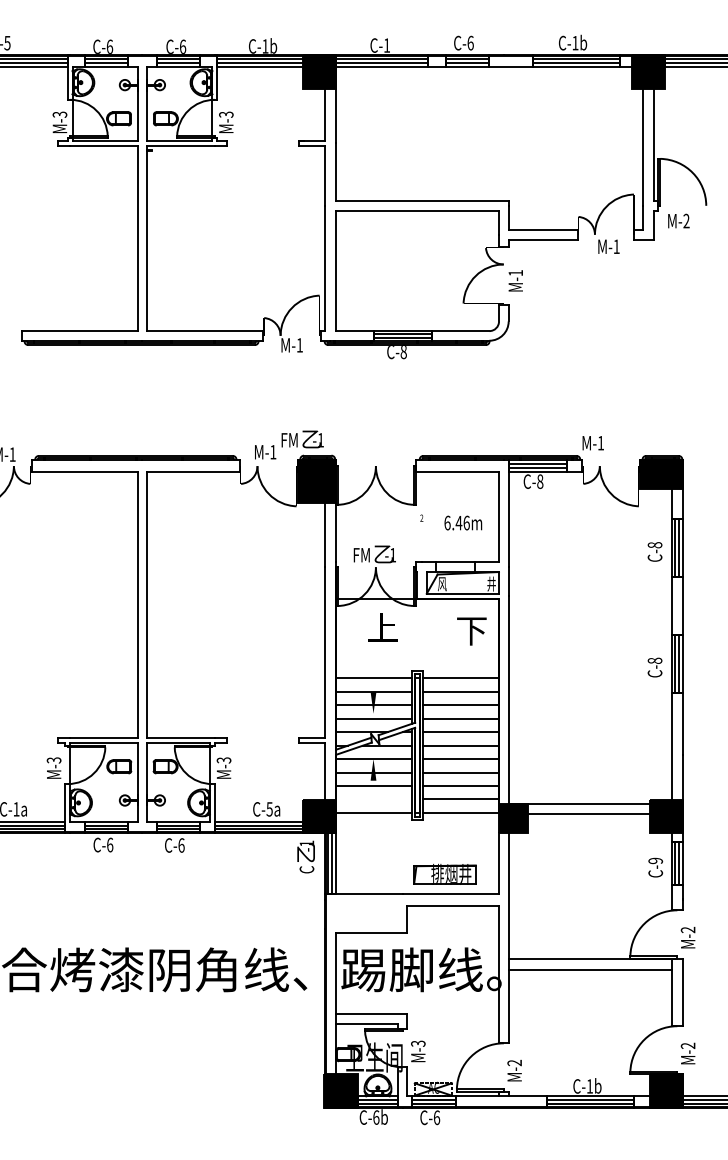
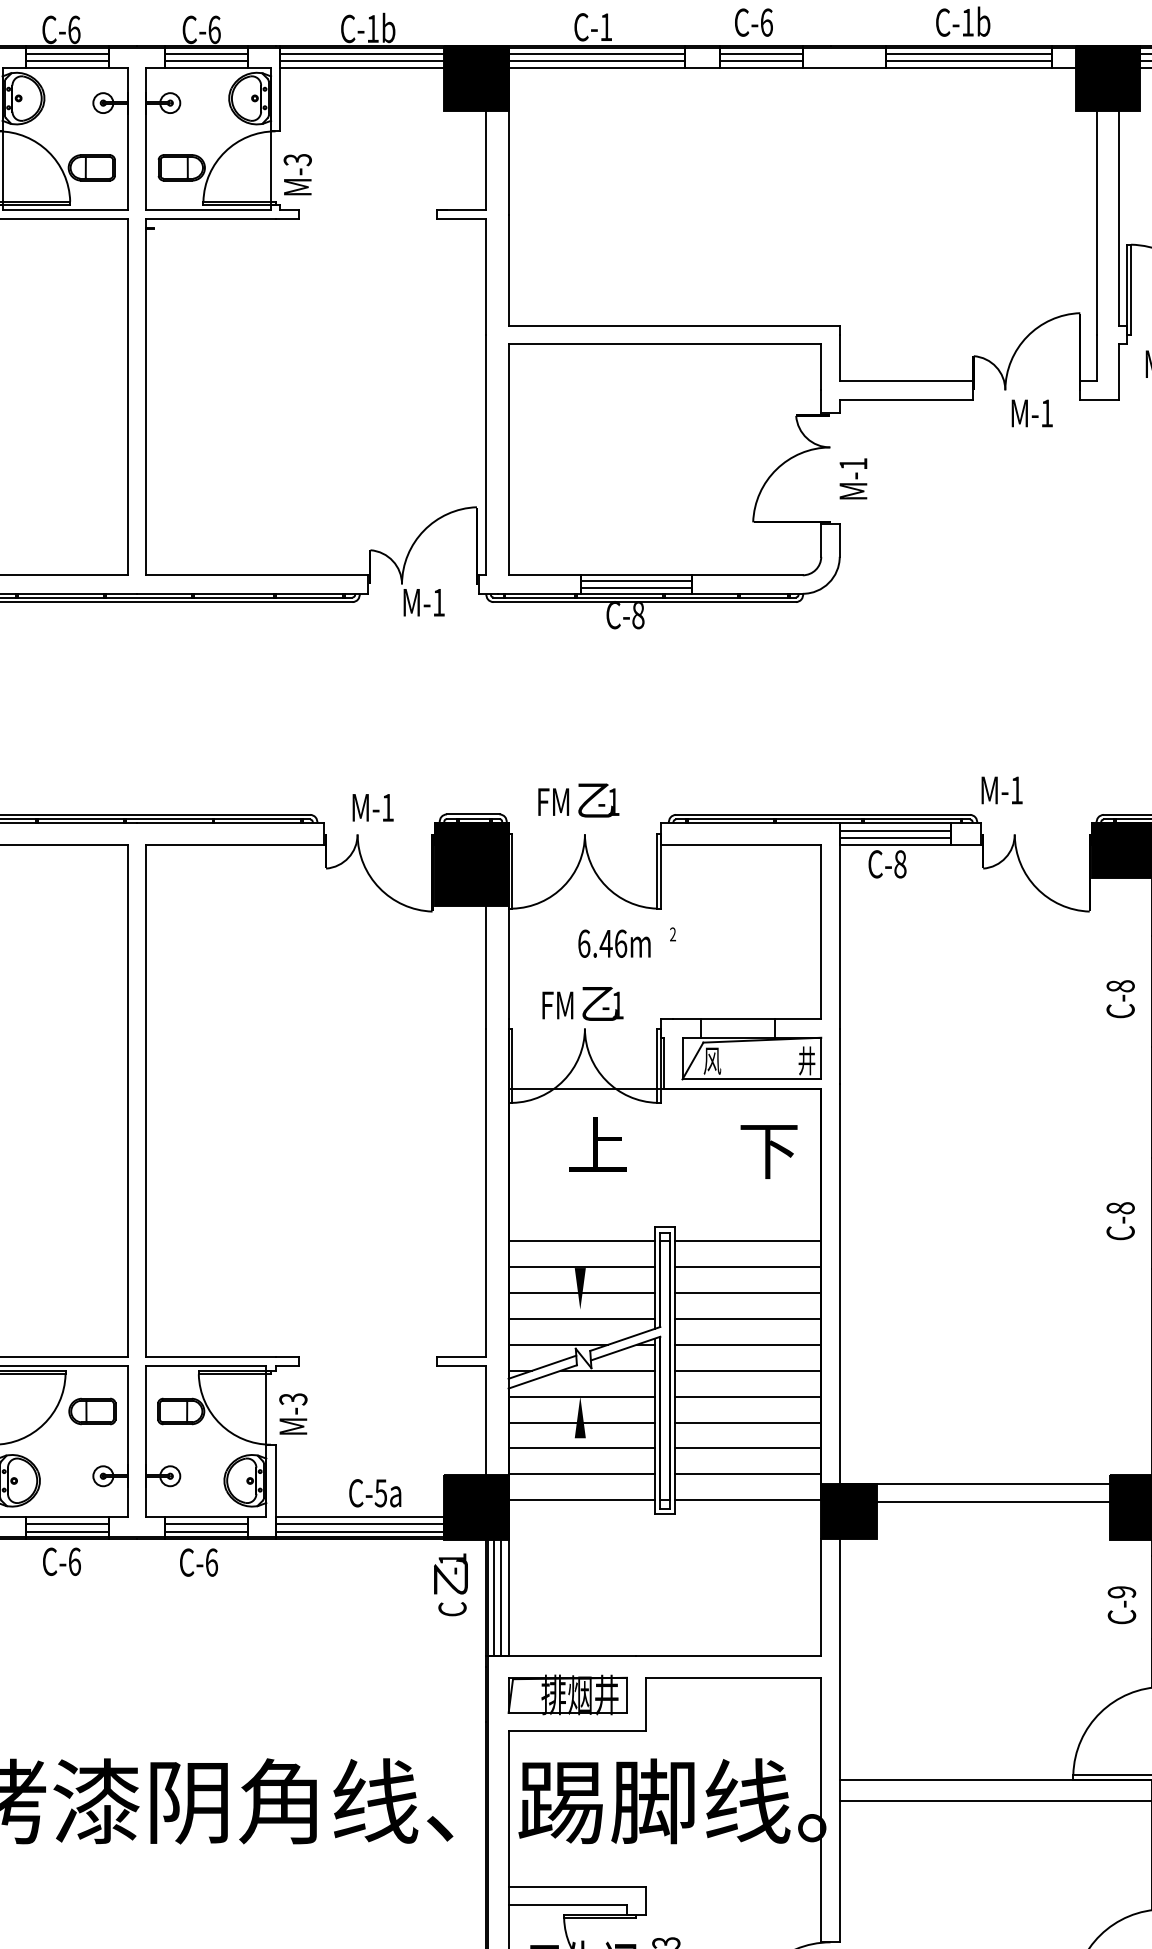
text: (302, 439) -> (578, 800), moved
text: (463, 522) -> (614, 942), moved
line: (374, 799) -> (582, 1474), added
part: (444, 873) -> (566, 1693), moved

